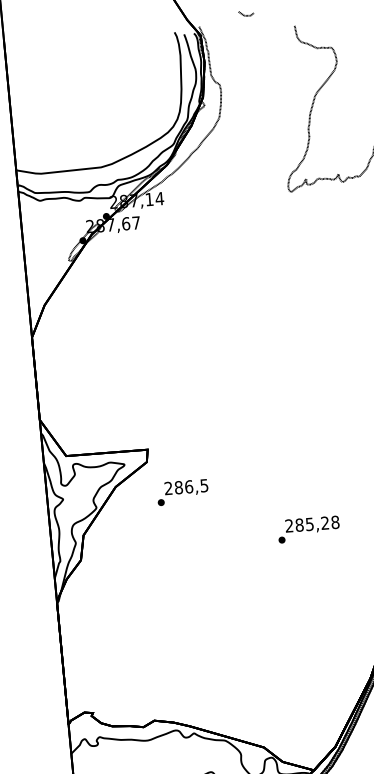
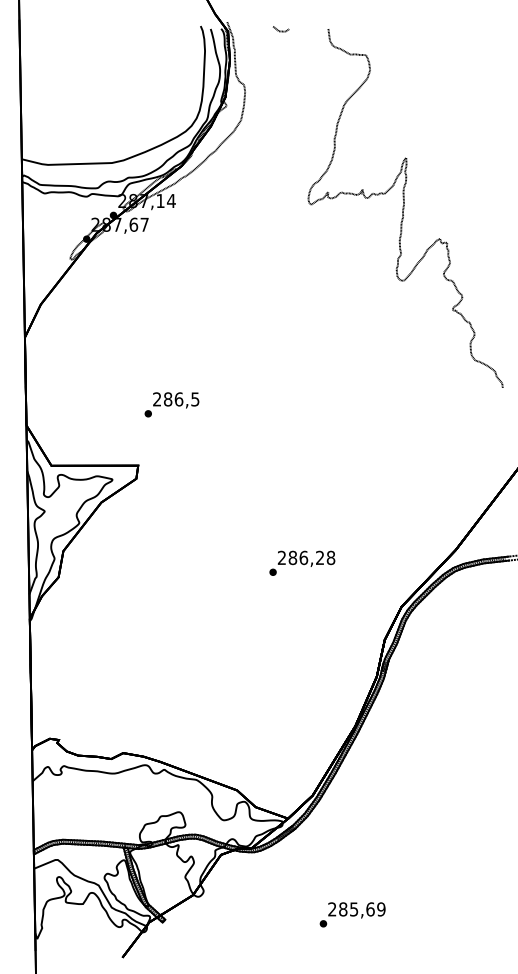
line: (245, 14) -> (280, 30), moved
text: (182, 492) -> (171, 404), moved
text: (309, 523) -> (303, 557), 285,28 -> 286,28

